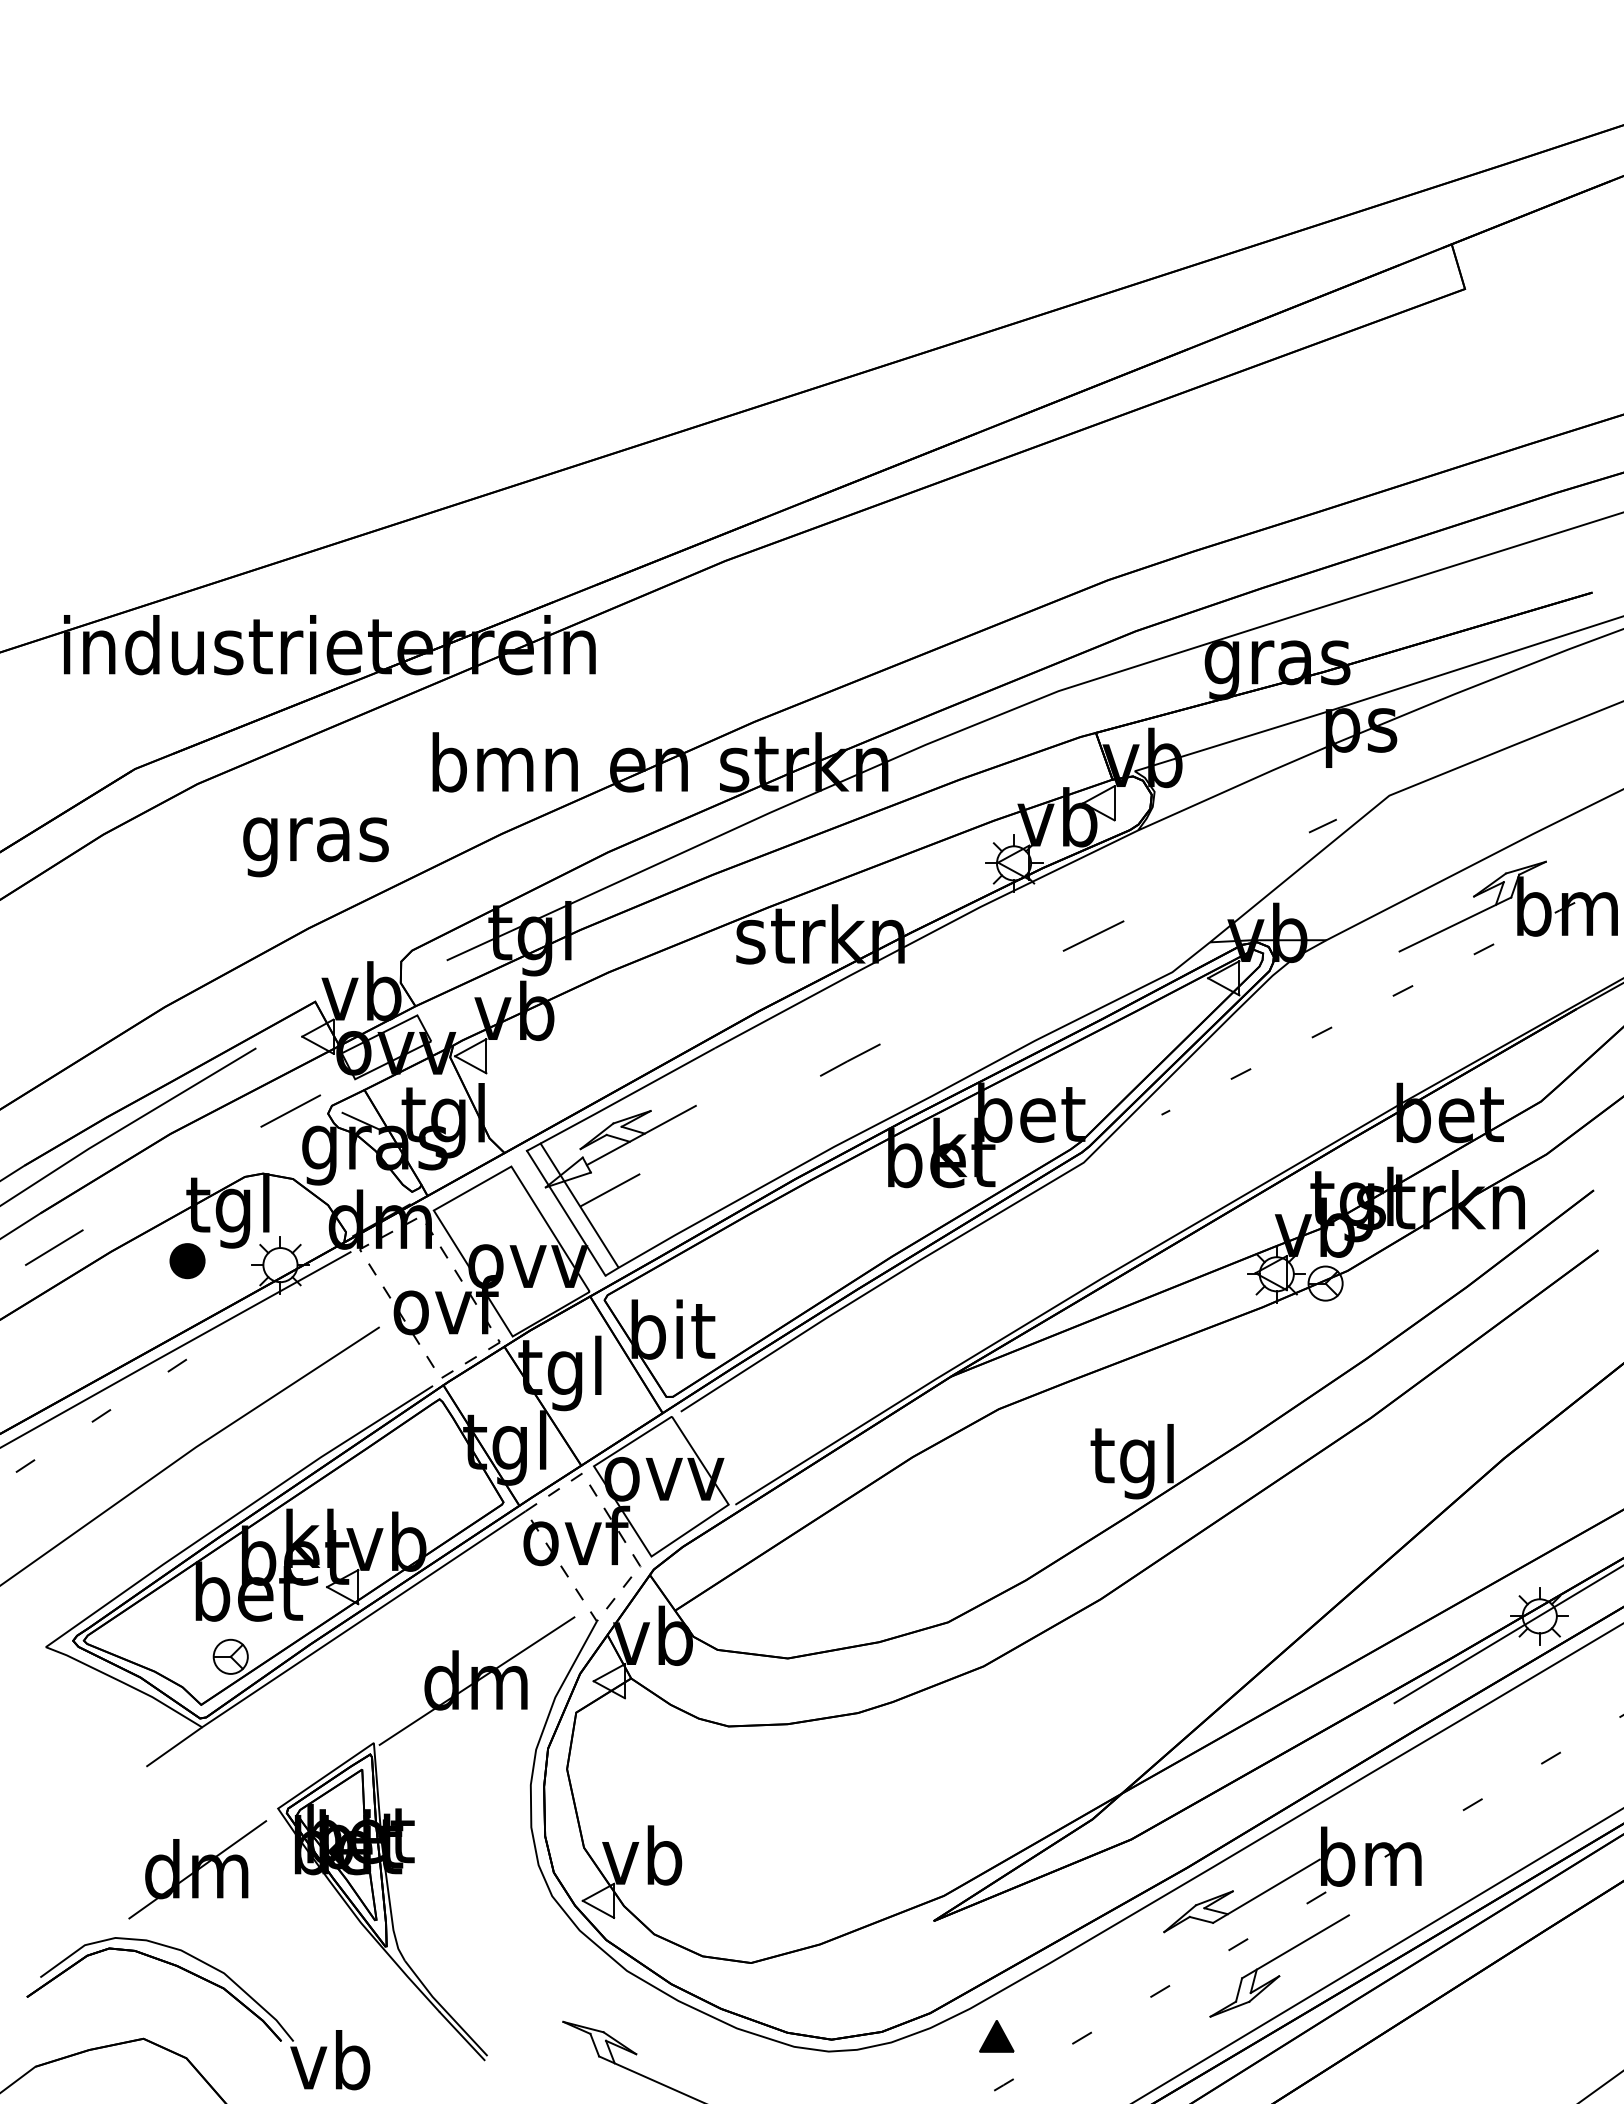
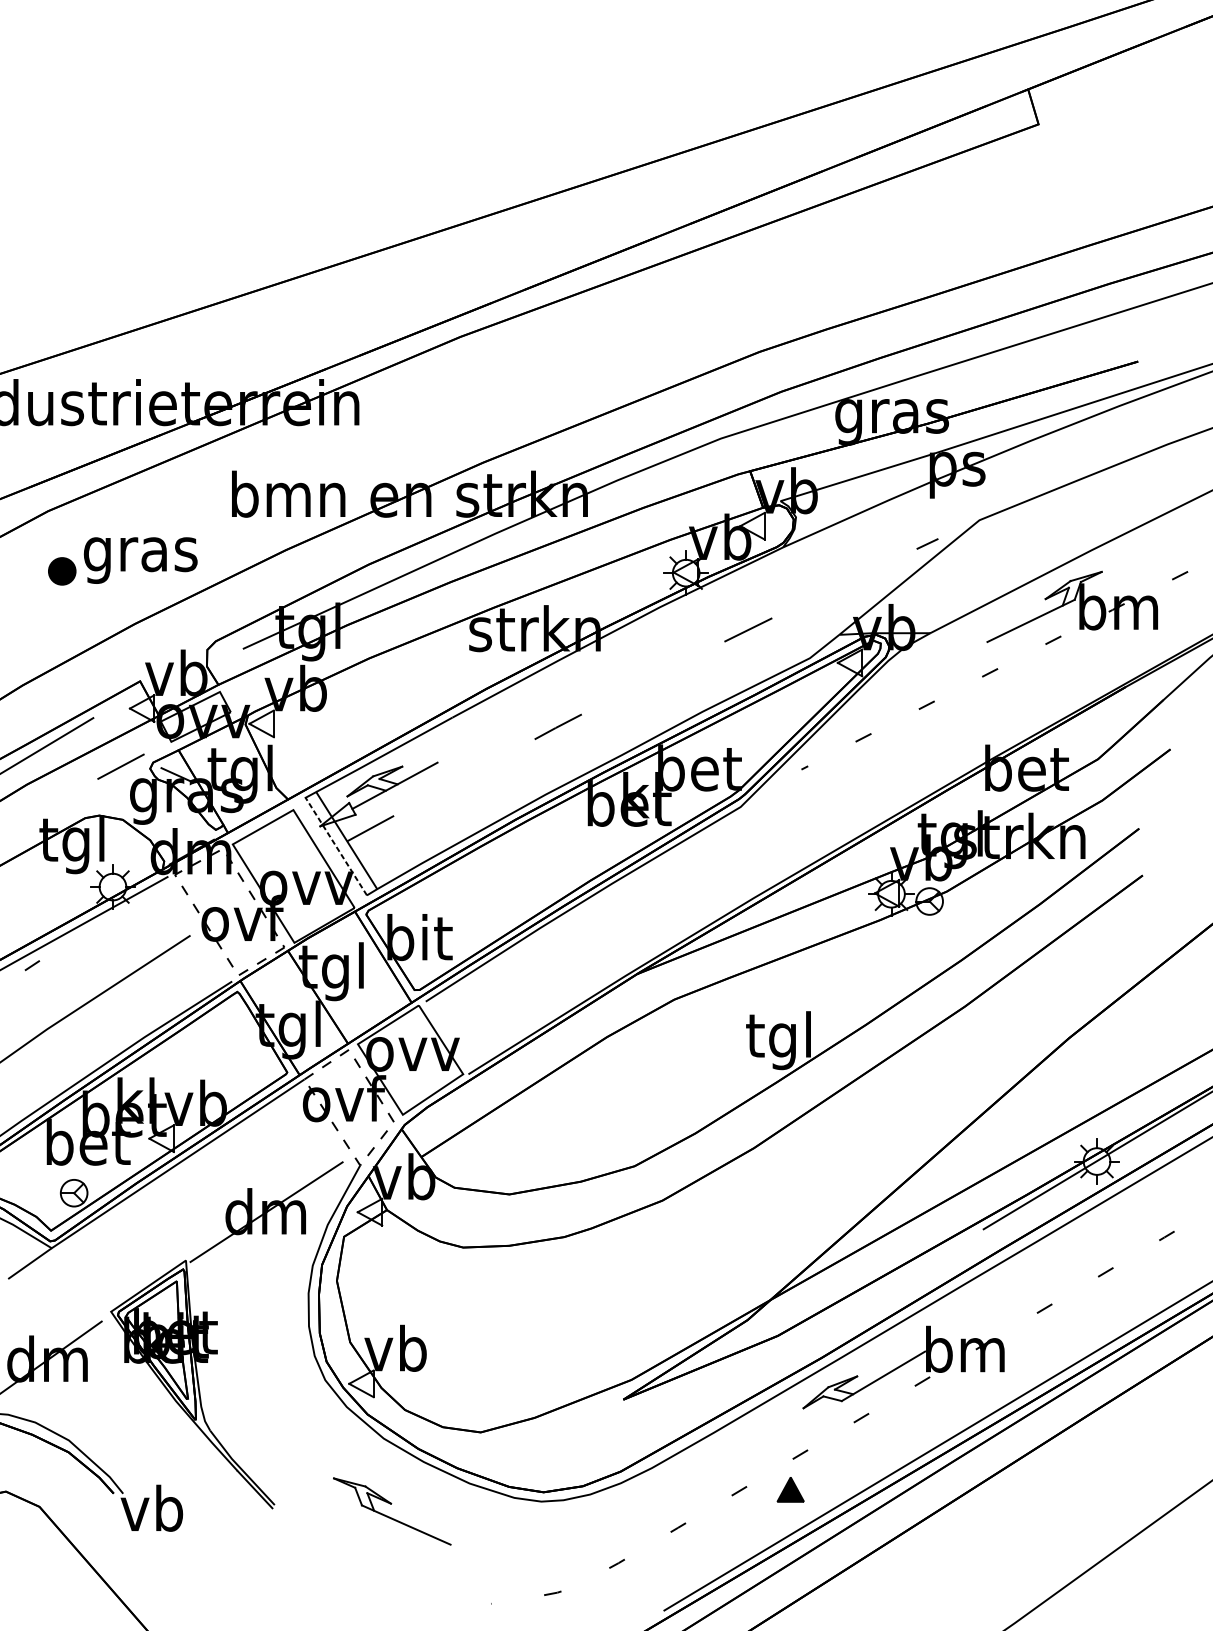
line: (566, 1213) -> (336, 846), solid -> dashed
part: (187, 1261) -> (62, 571), moved
part: (1276, 1959) -> (891, 1429), removed
part: (996, 2036) -> (790, 1489), moved

